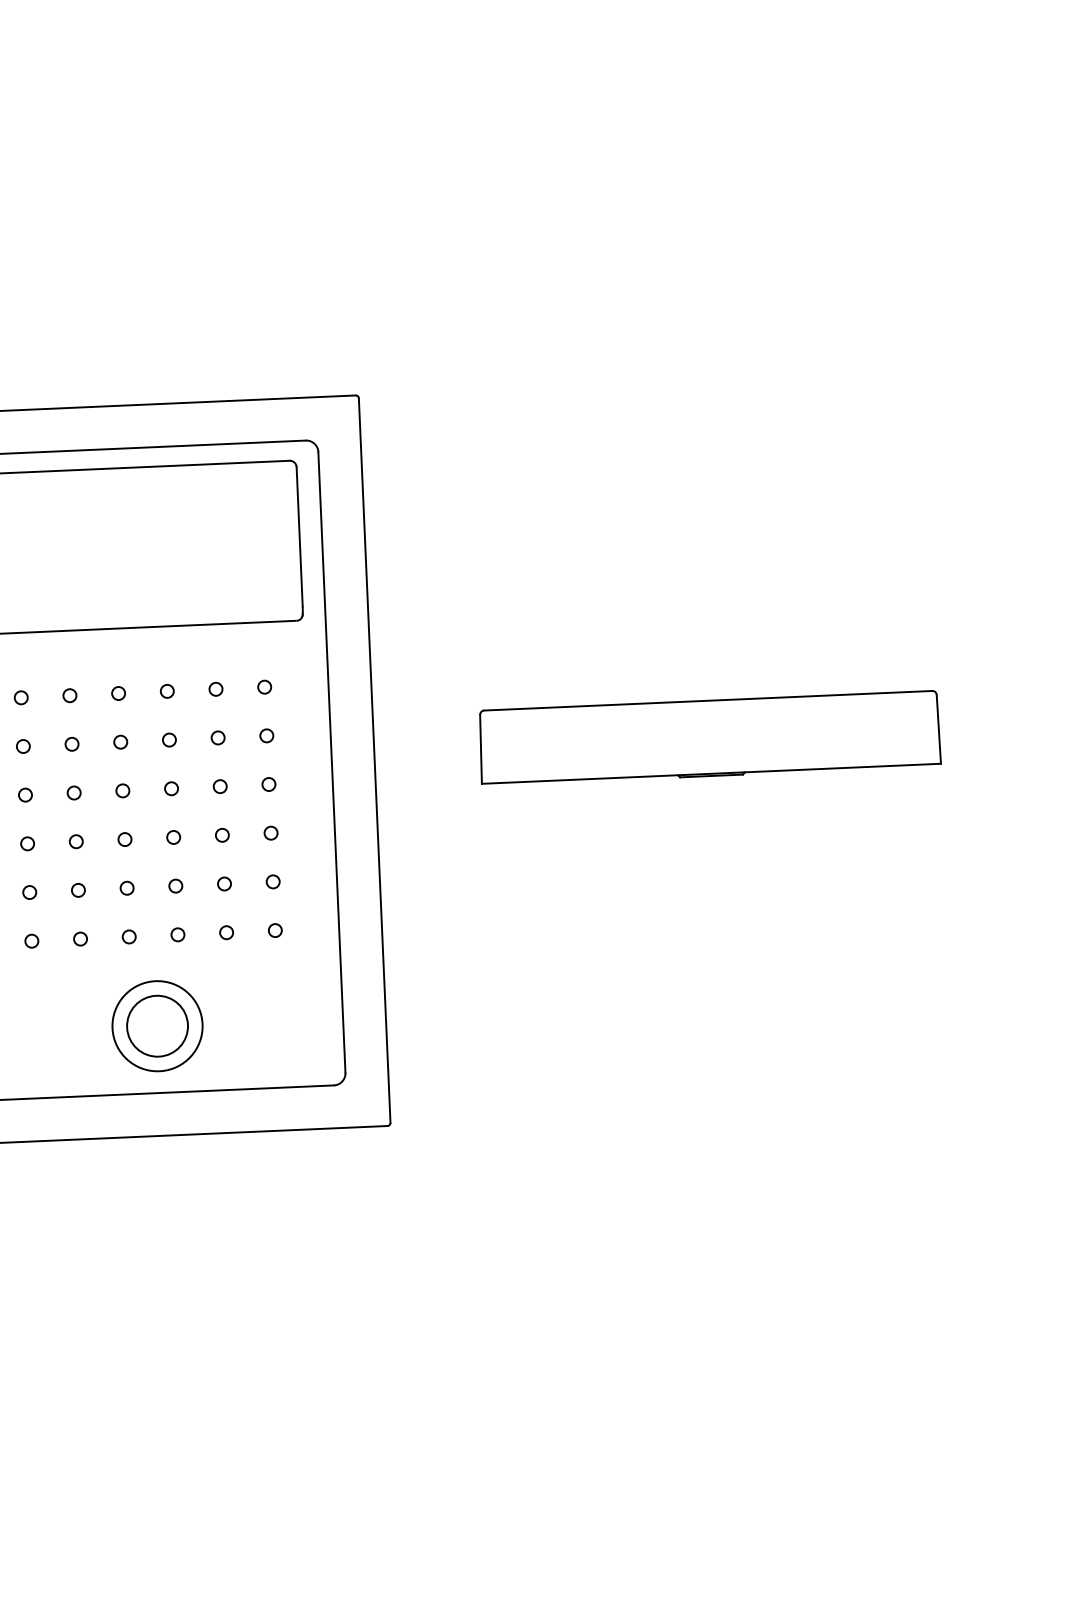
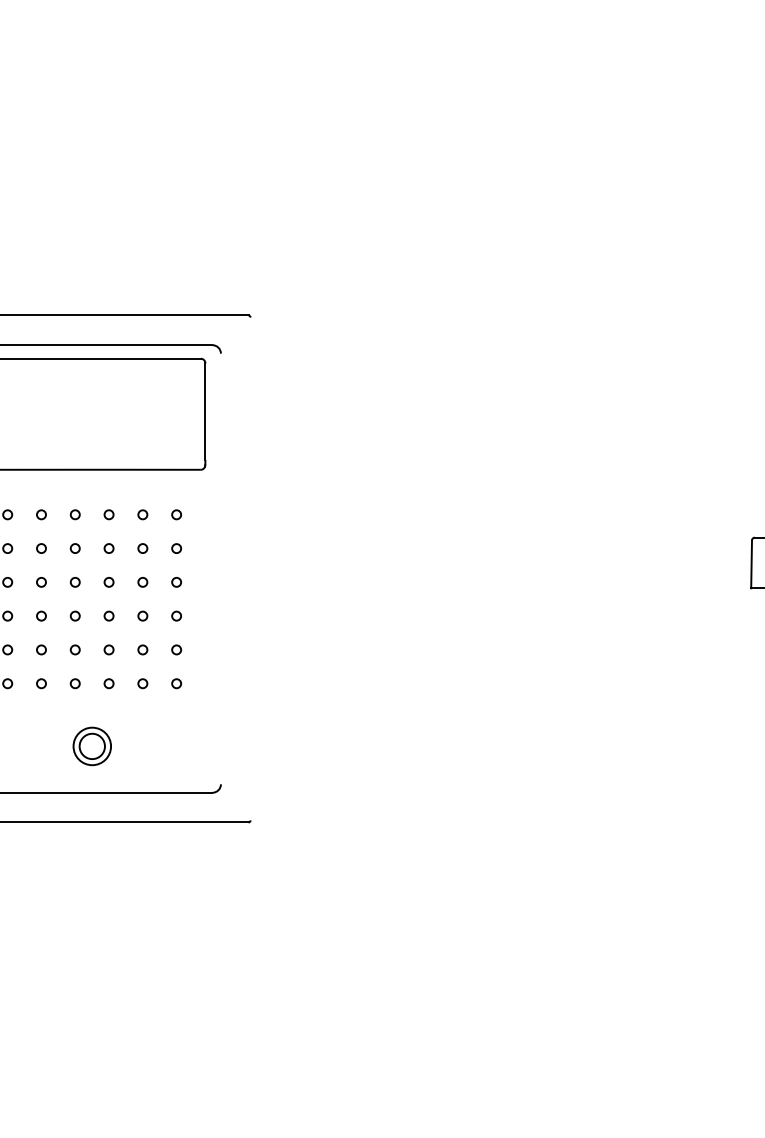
part: (709, 738) -> (483, 563), removed
line: (374, 759) -> (250, 568), removed
line: (331, 761) -> (220, 568), removed
part: (158, 1026) -> (92, 746), size x0.6

